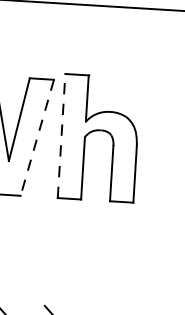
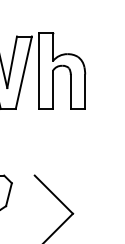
line: (61, 135) -> (38, 70), dashed -> solid
line: (36, 138) -> (23, 73), dashed -> solid

